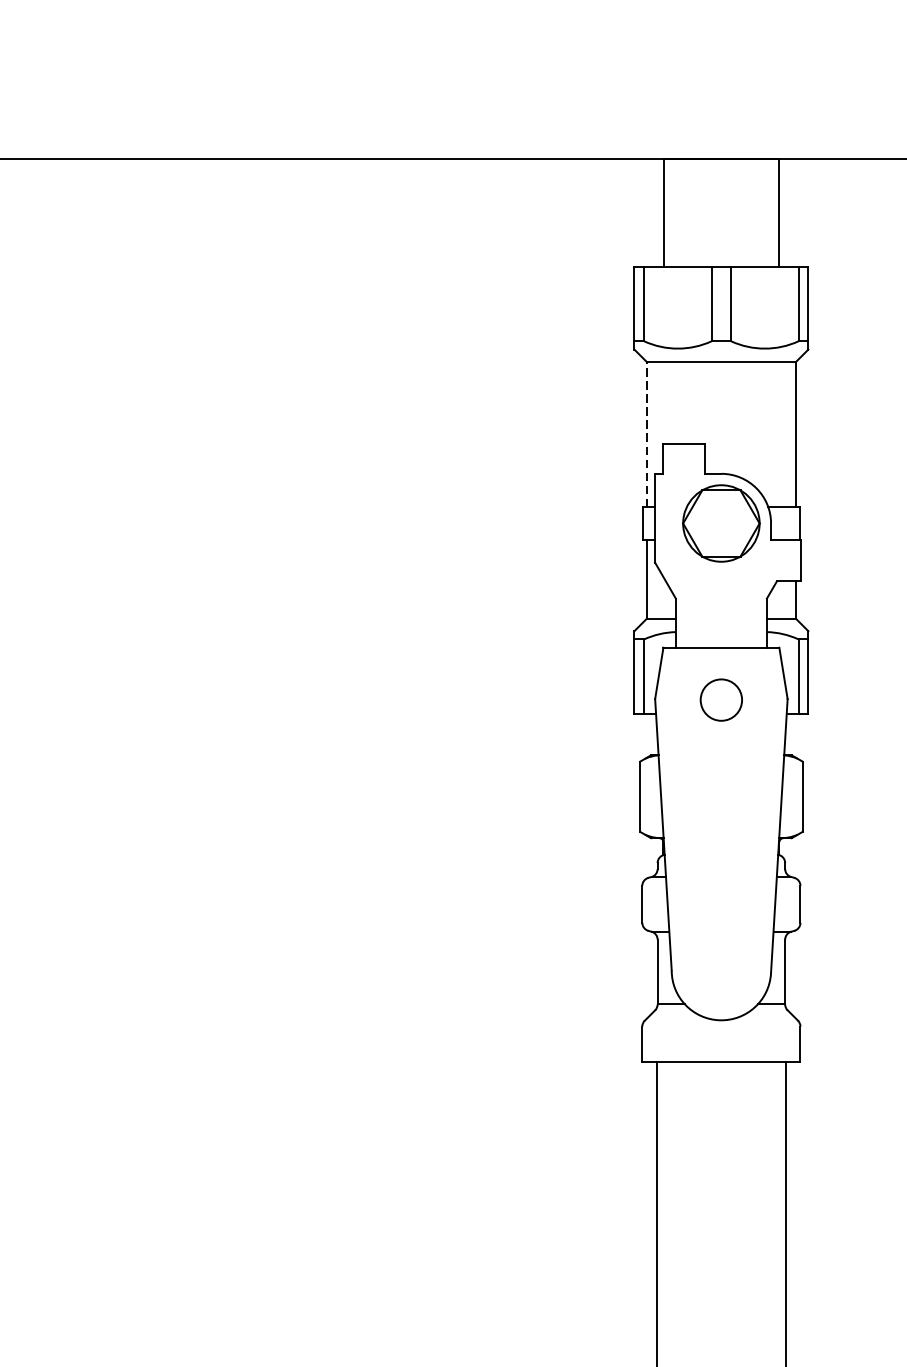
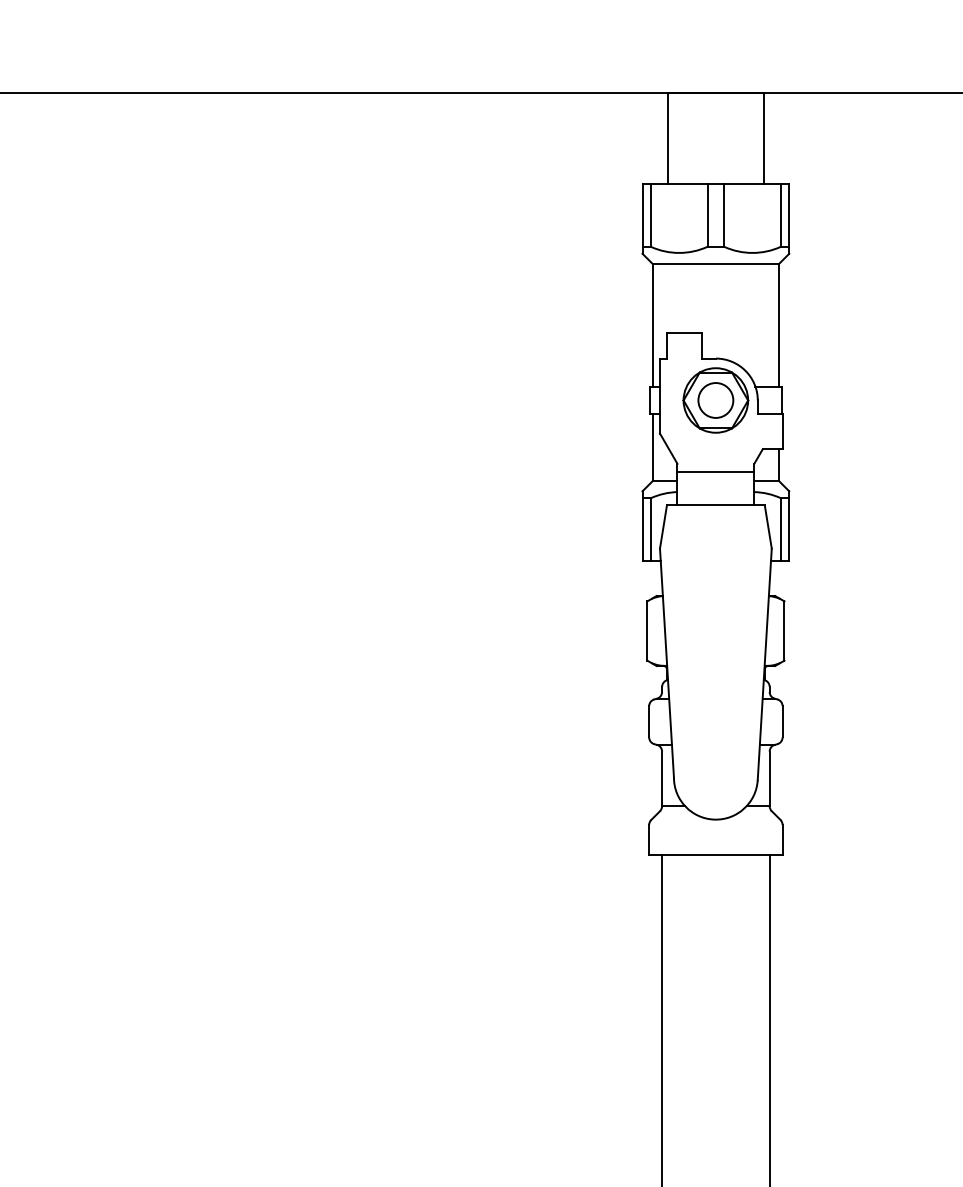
line: (647, 433) -> (653, 324), dashed -> solid
line: (720, 607) -> (715, 471), added
circle: (720, 700) -> (715, 400), moved

